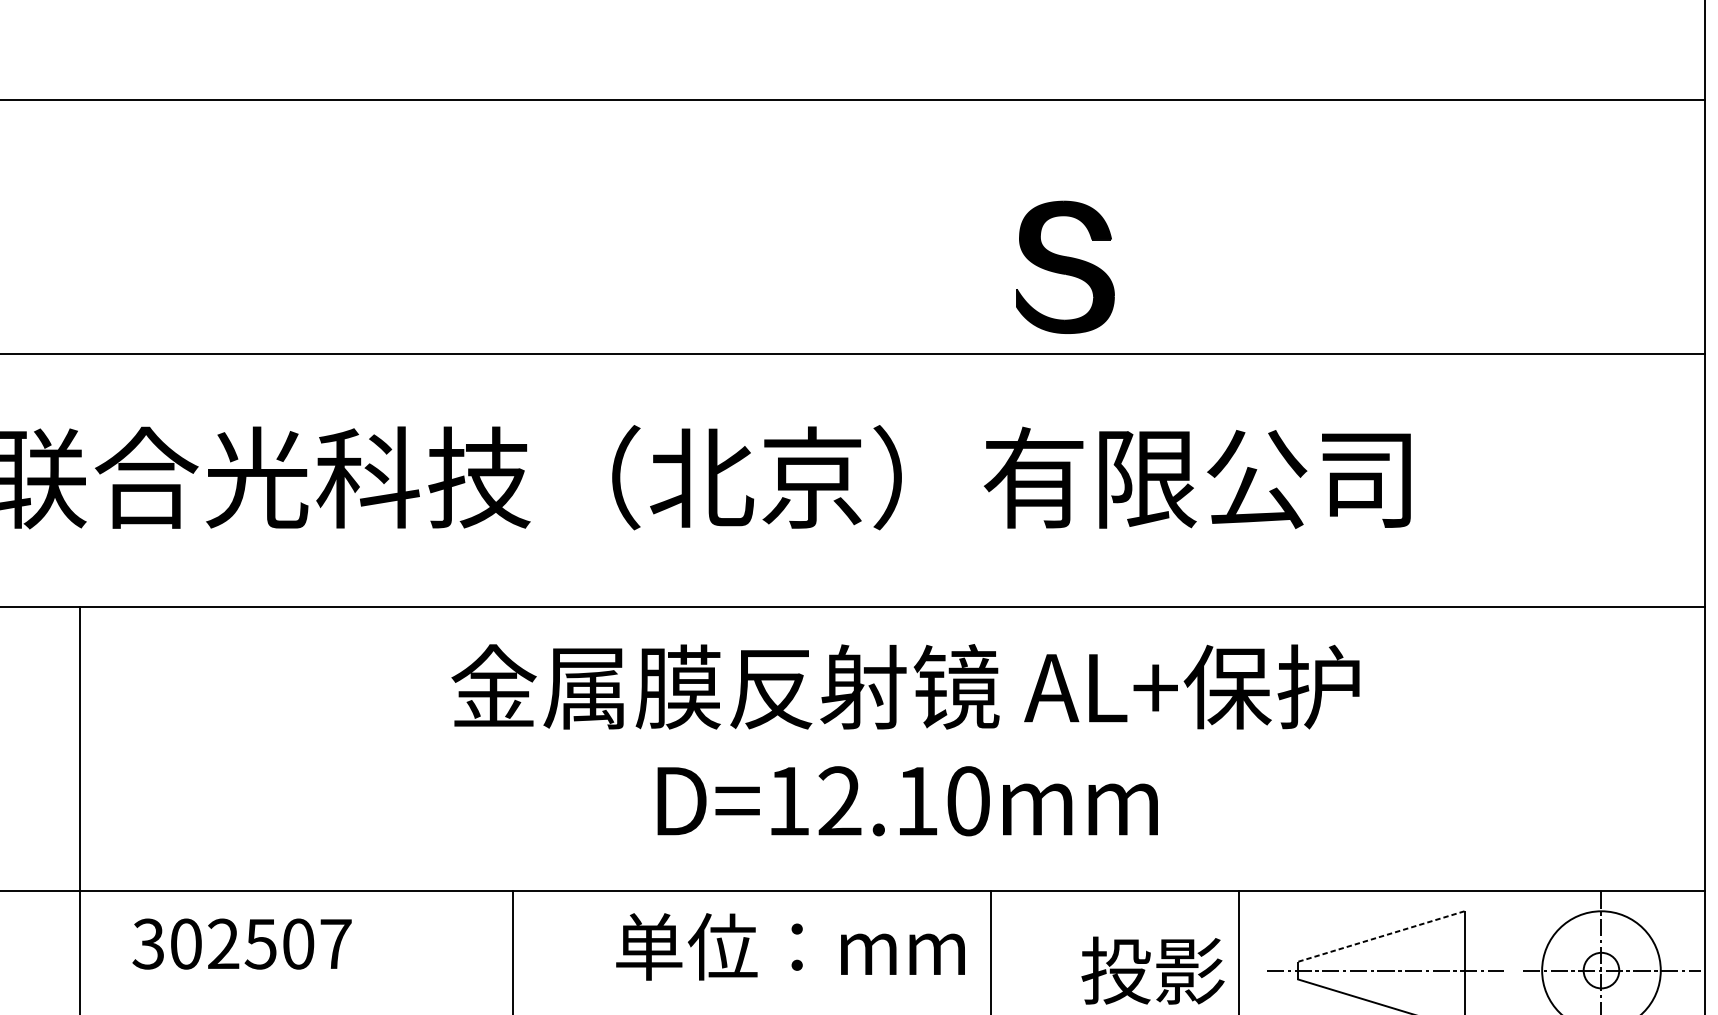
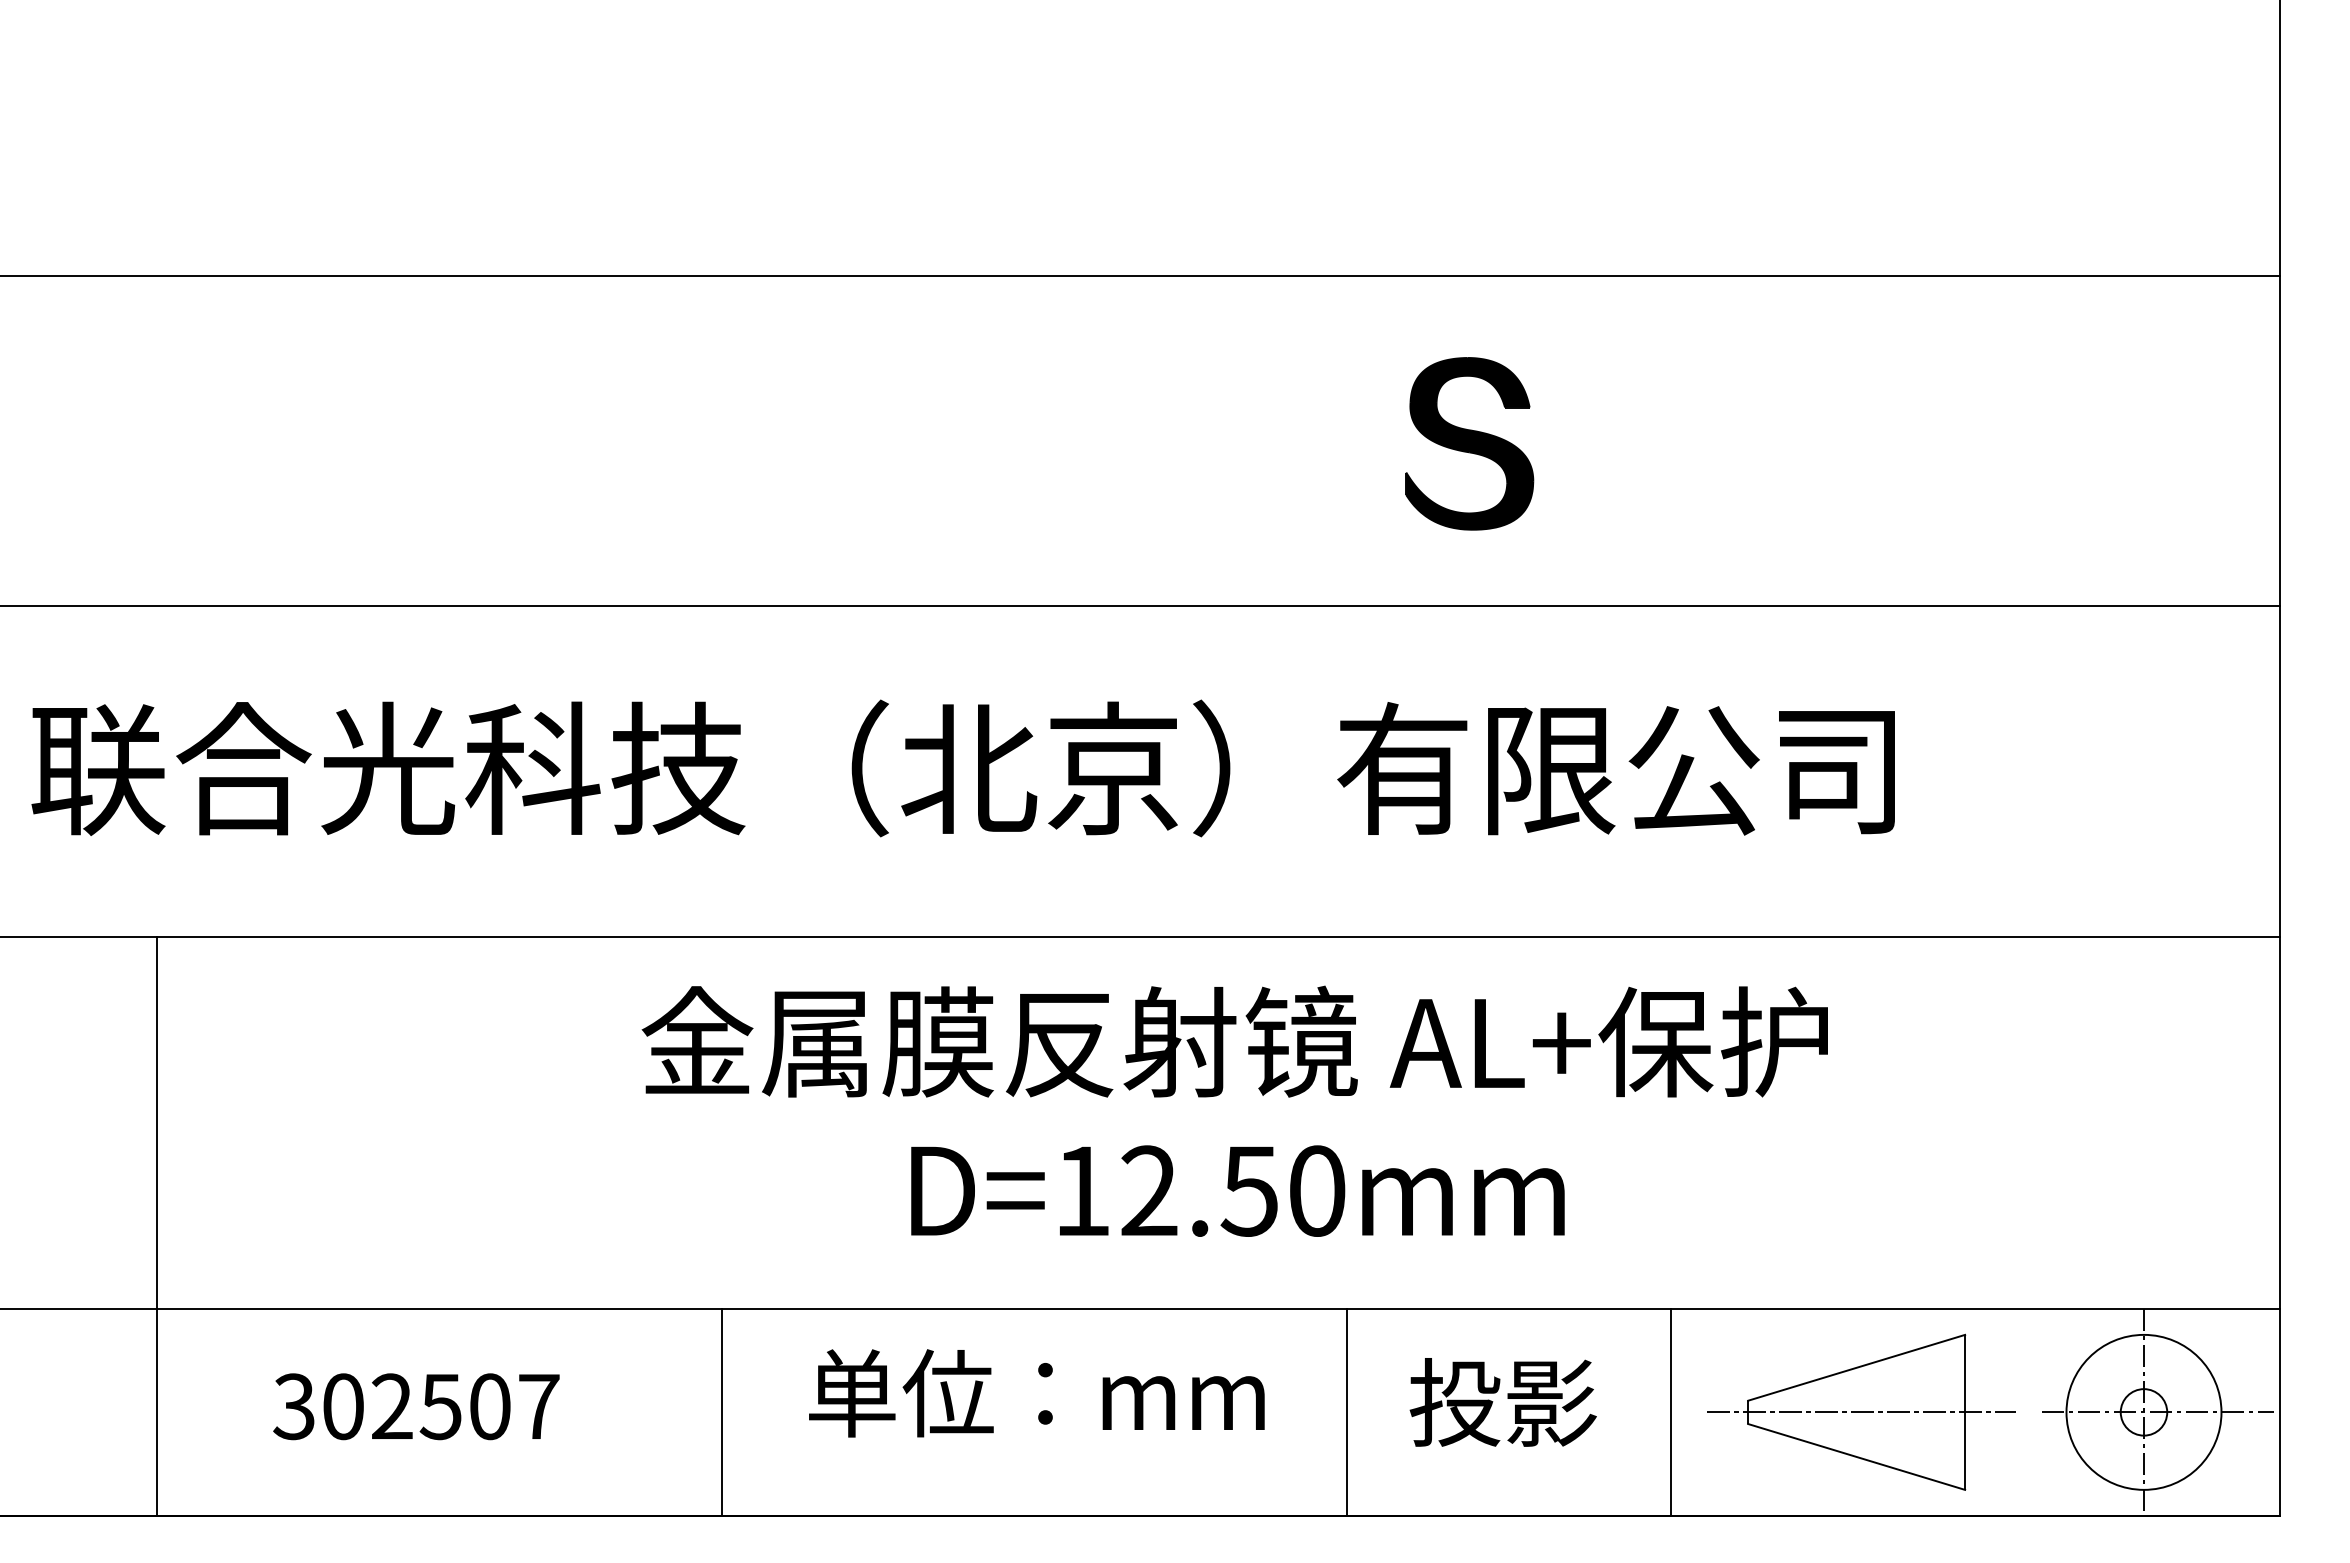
part: (1065, 267) -> (1469, 443), moved
text: (915, 801) -> (1248, 1191), D=12.10mm -> D=12.50mm
line: (1382, 936) -> (1857, 1367), dashed -> solid
text: (242, 943) -> (416, 1406), moved
text: (790, 946) -> (1036, 1393), moved
text: (1152, 970) -> (1502, 1402), moved

